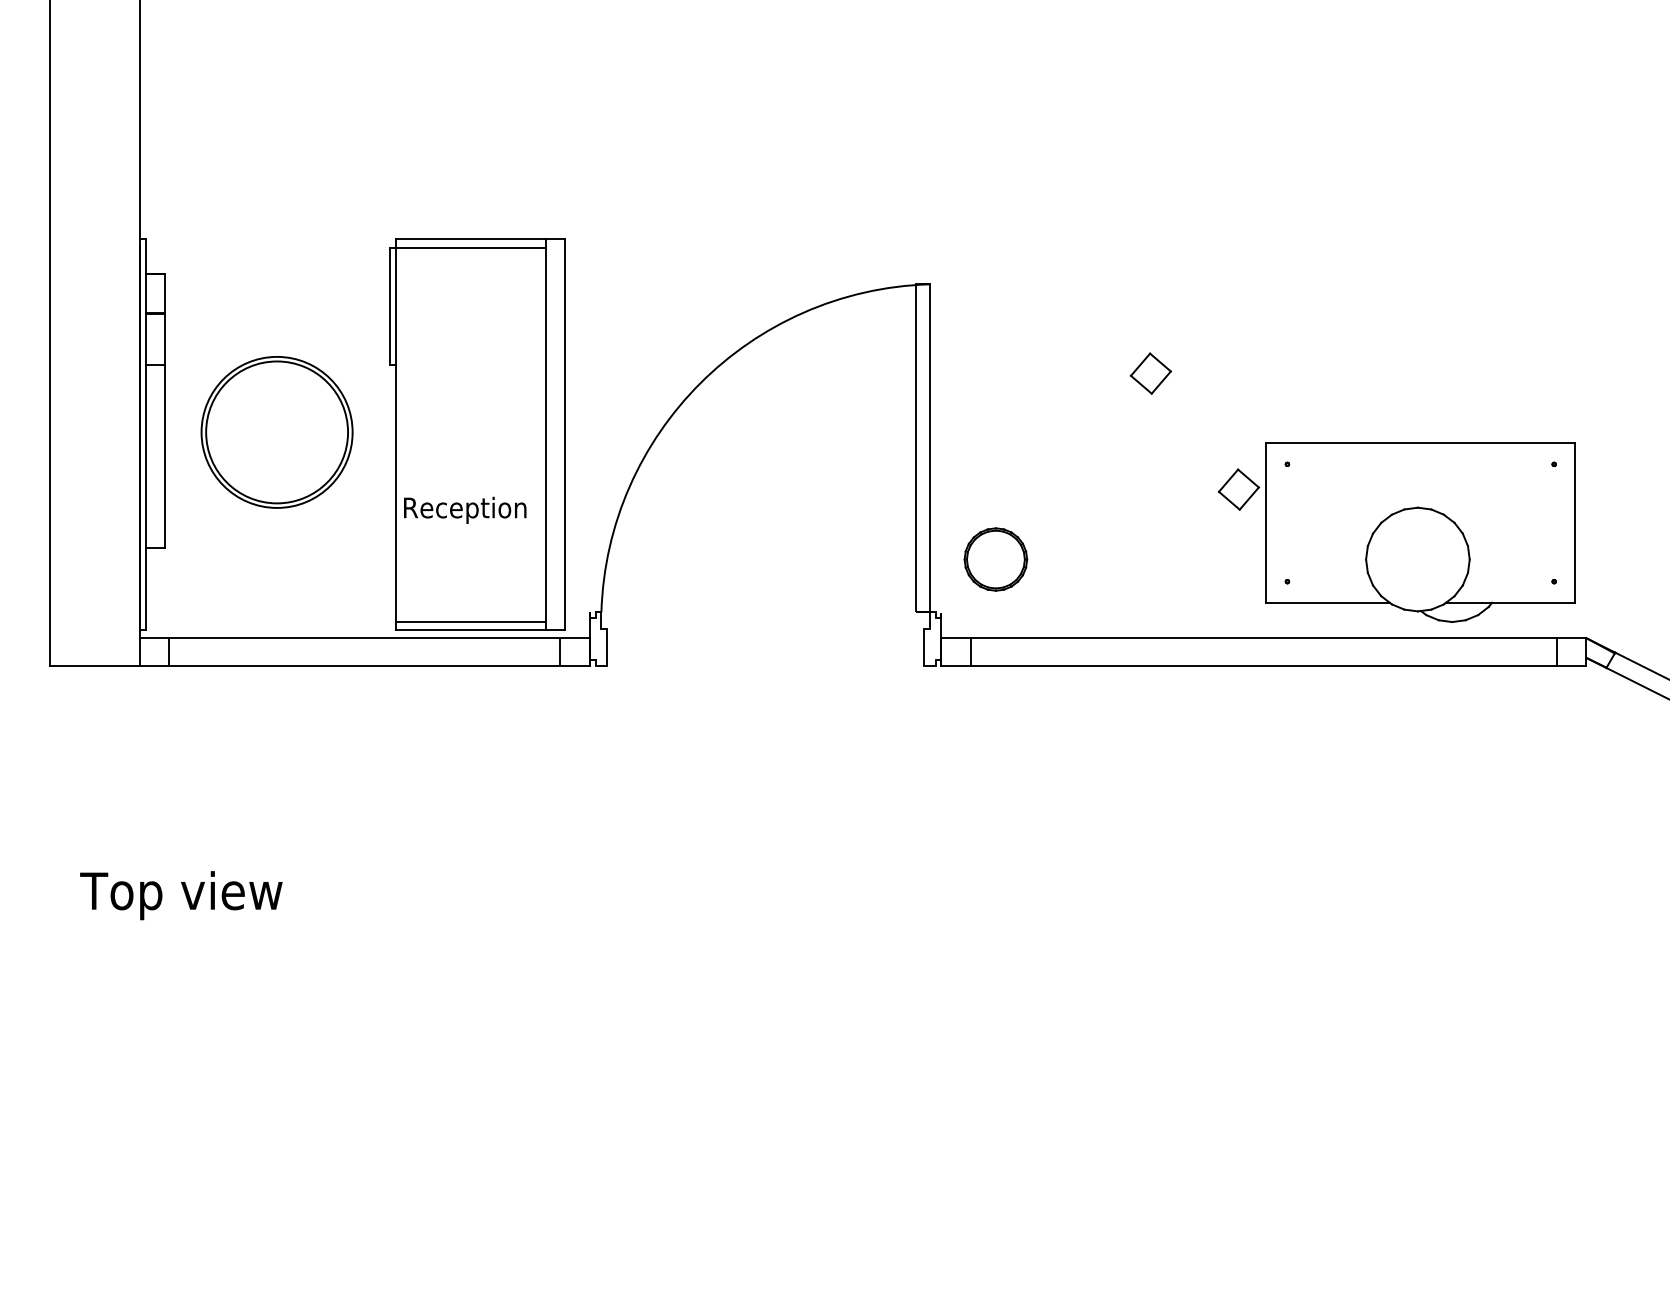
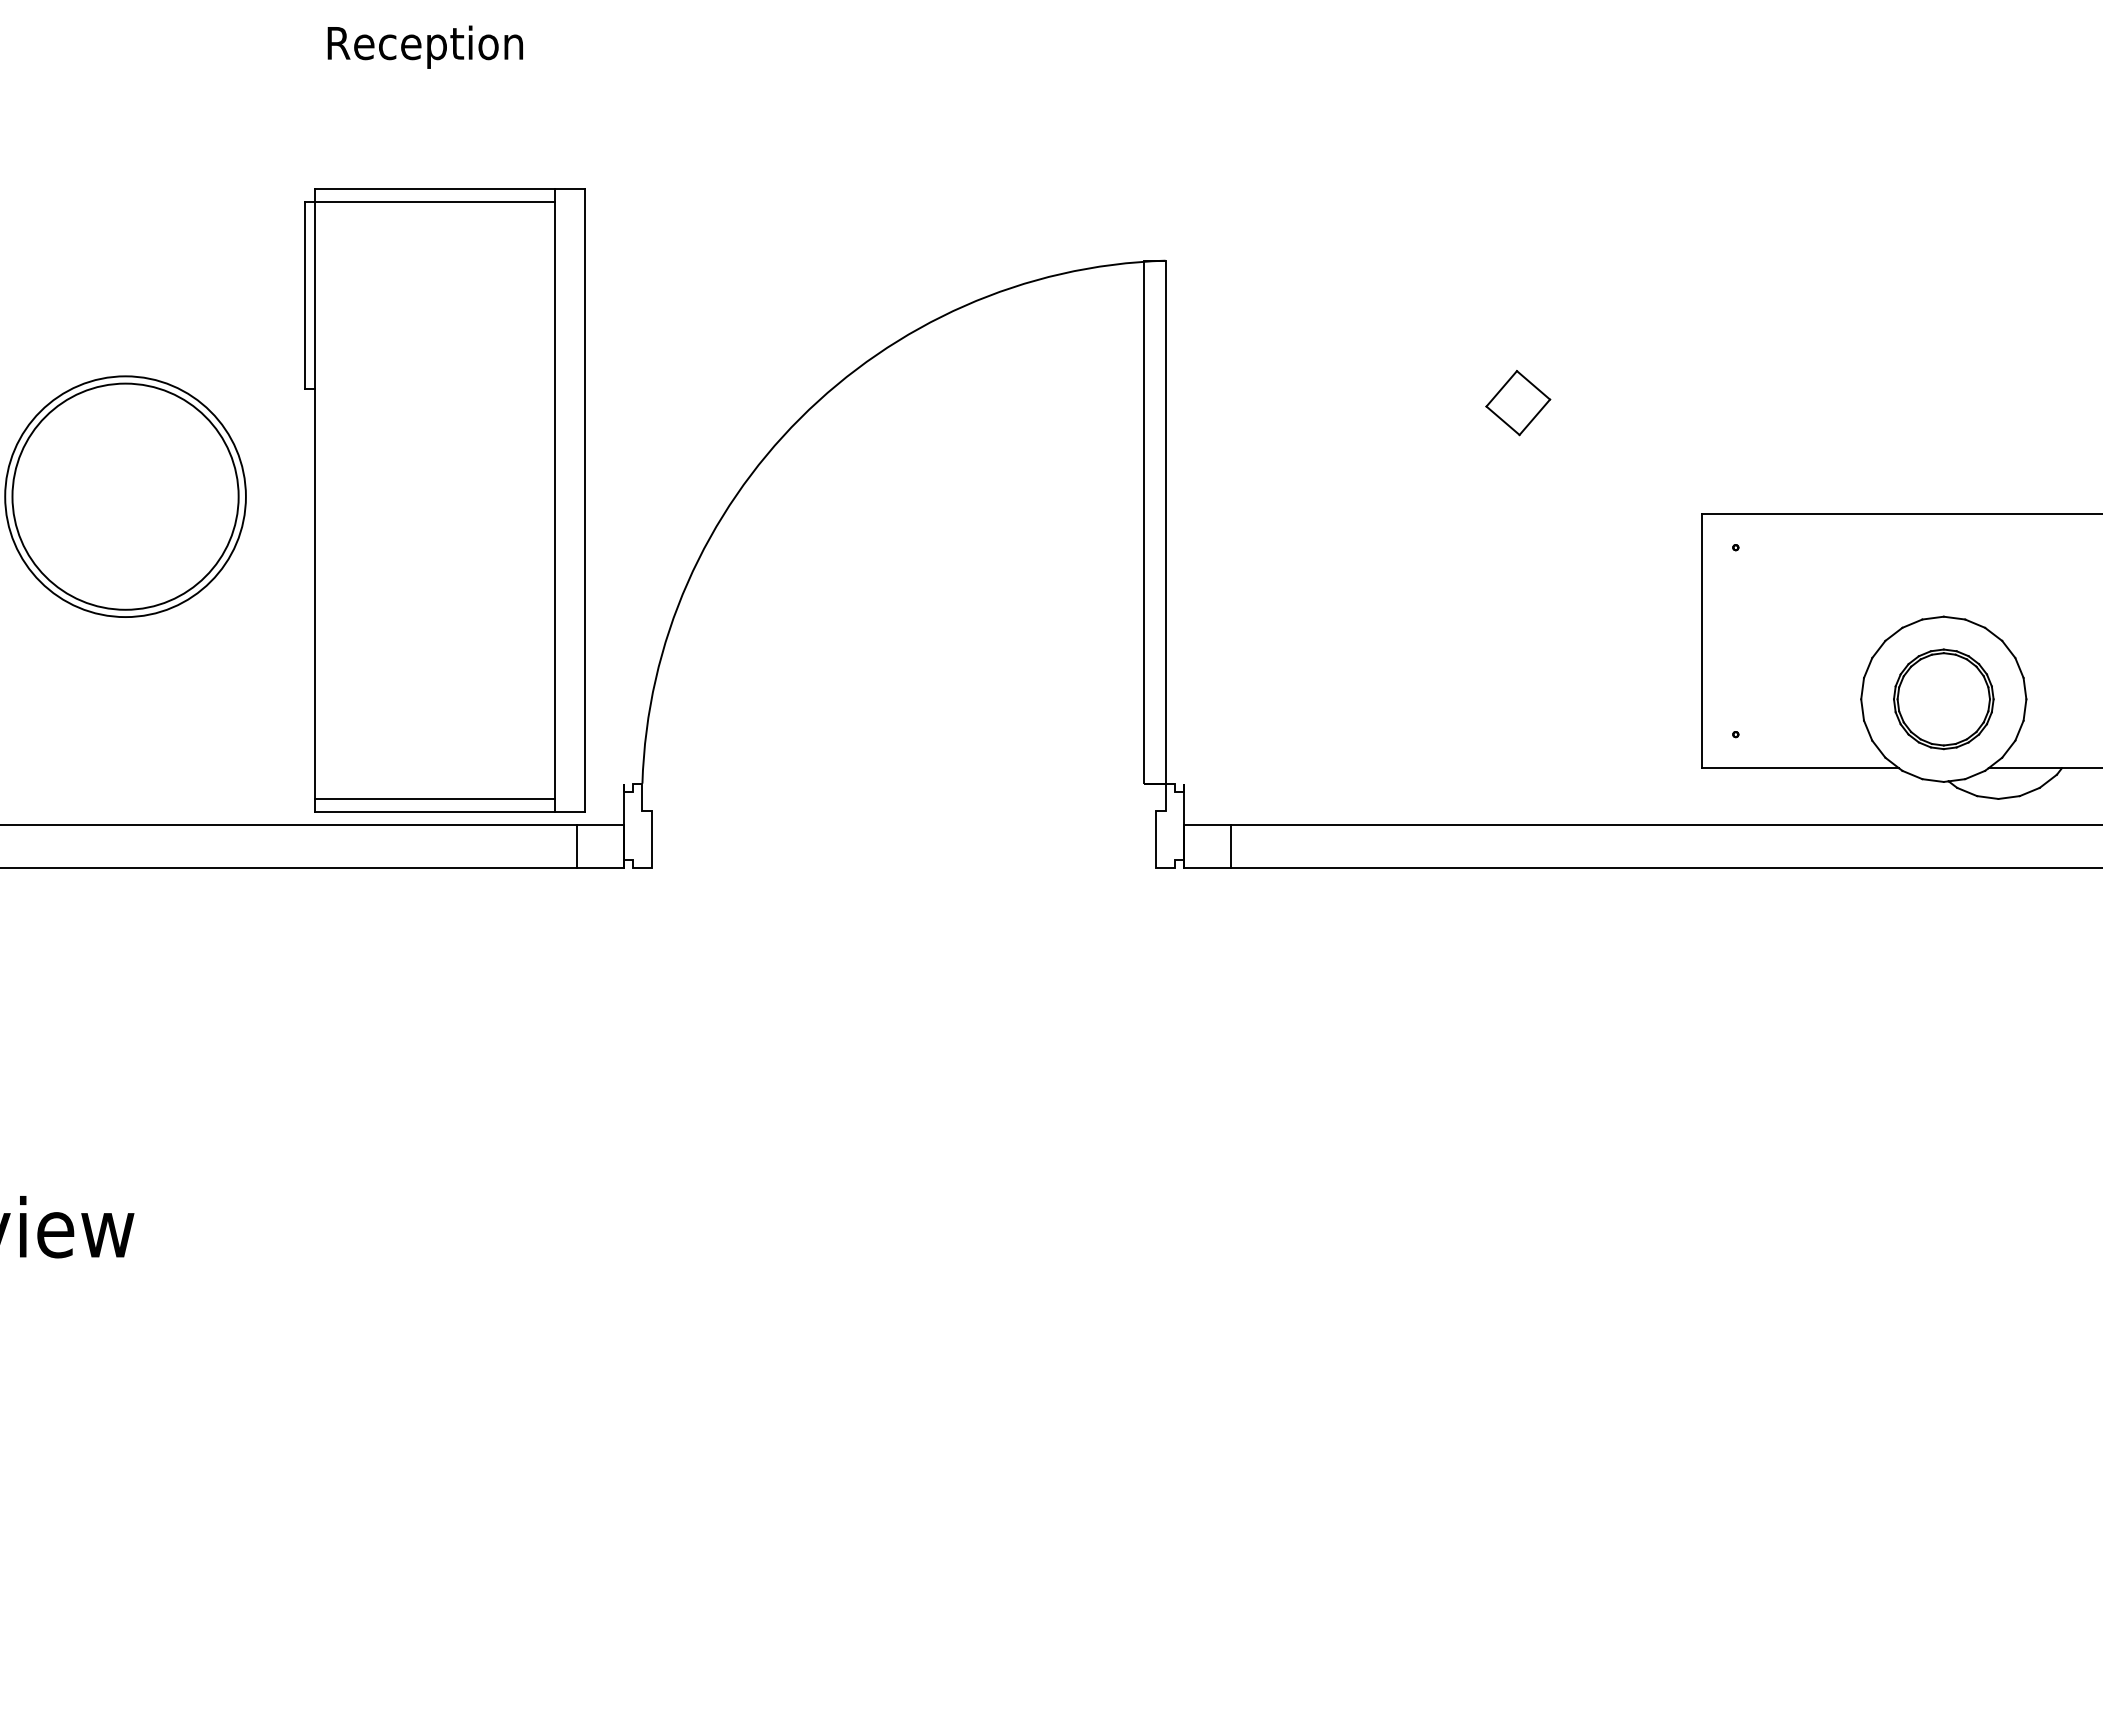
part: (1238, 489) -> (1657, 587), removed
text: (465, 509) -> (425, 45), moved
part: (995, 559) -> (1943, 699), moved

